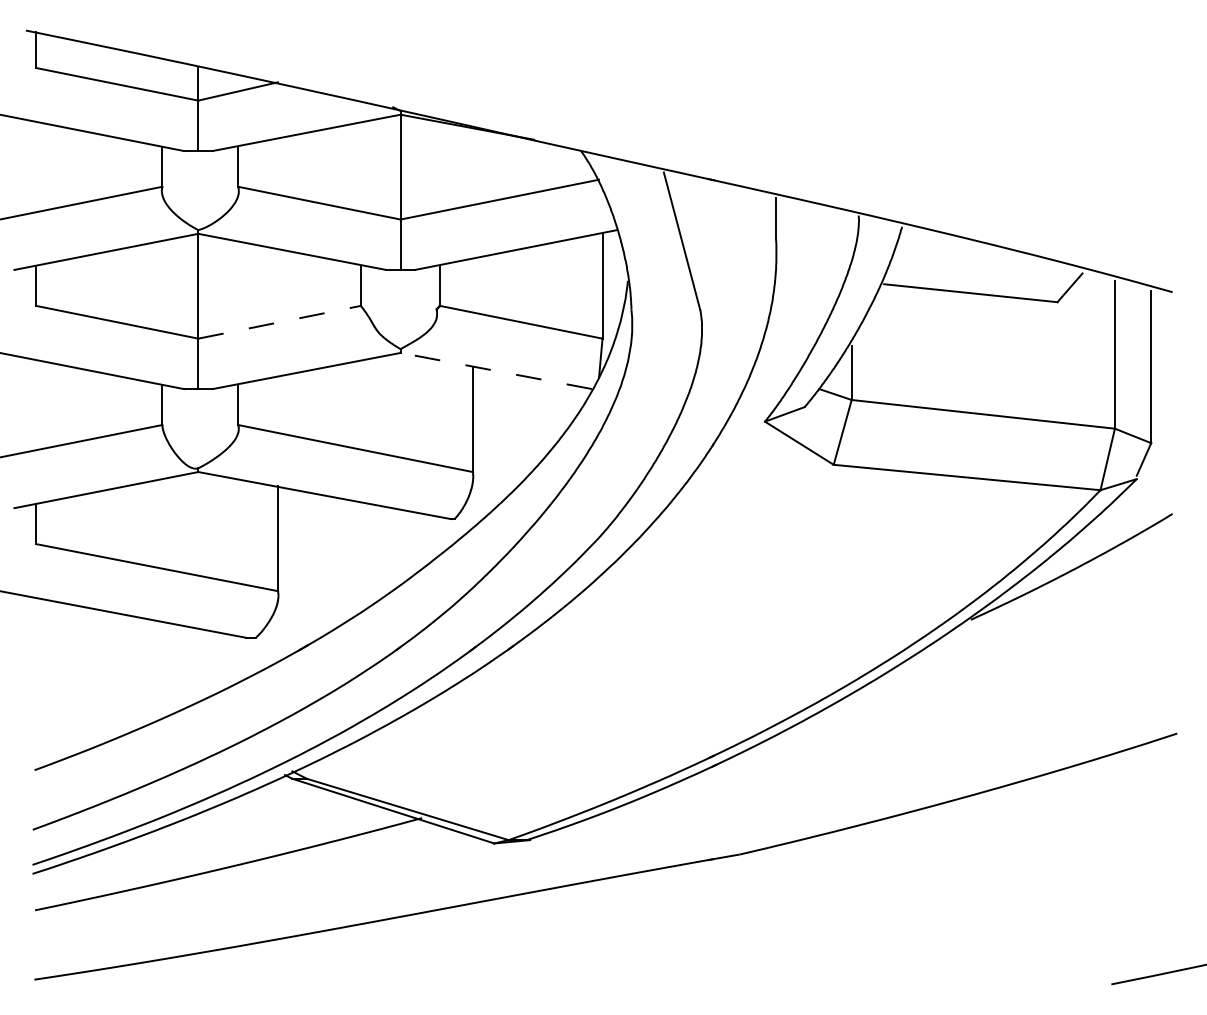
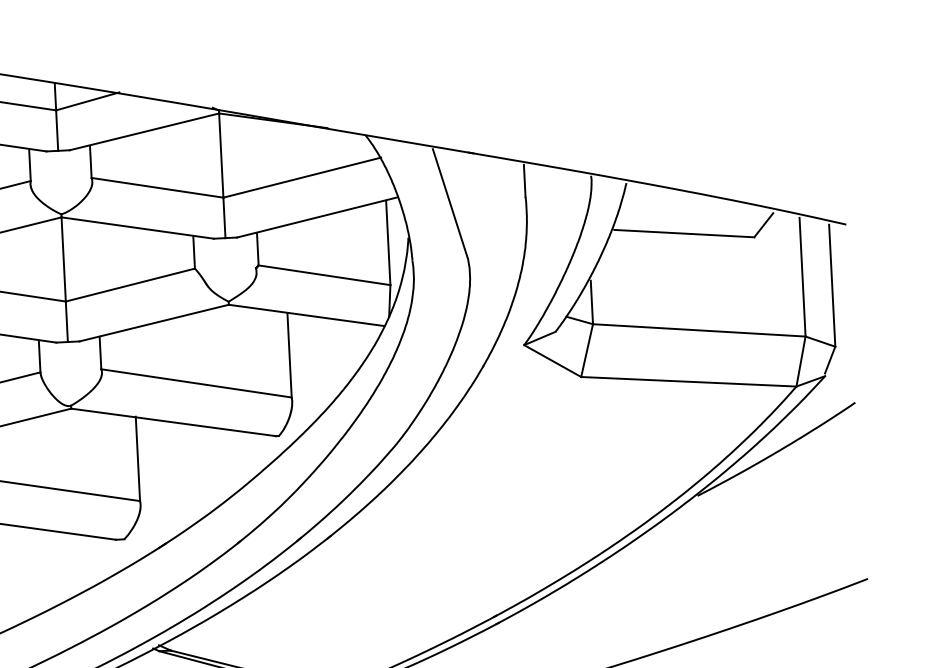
line: (279, 322) -> (130, 285), dashed -> solid
line: (495, 370) -> (305, 315), dashed -> solid

